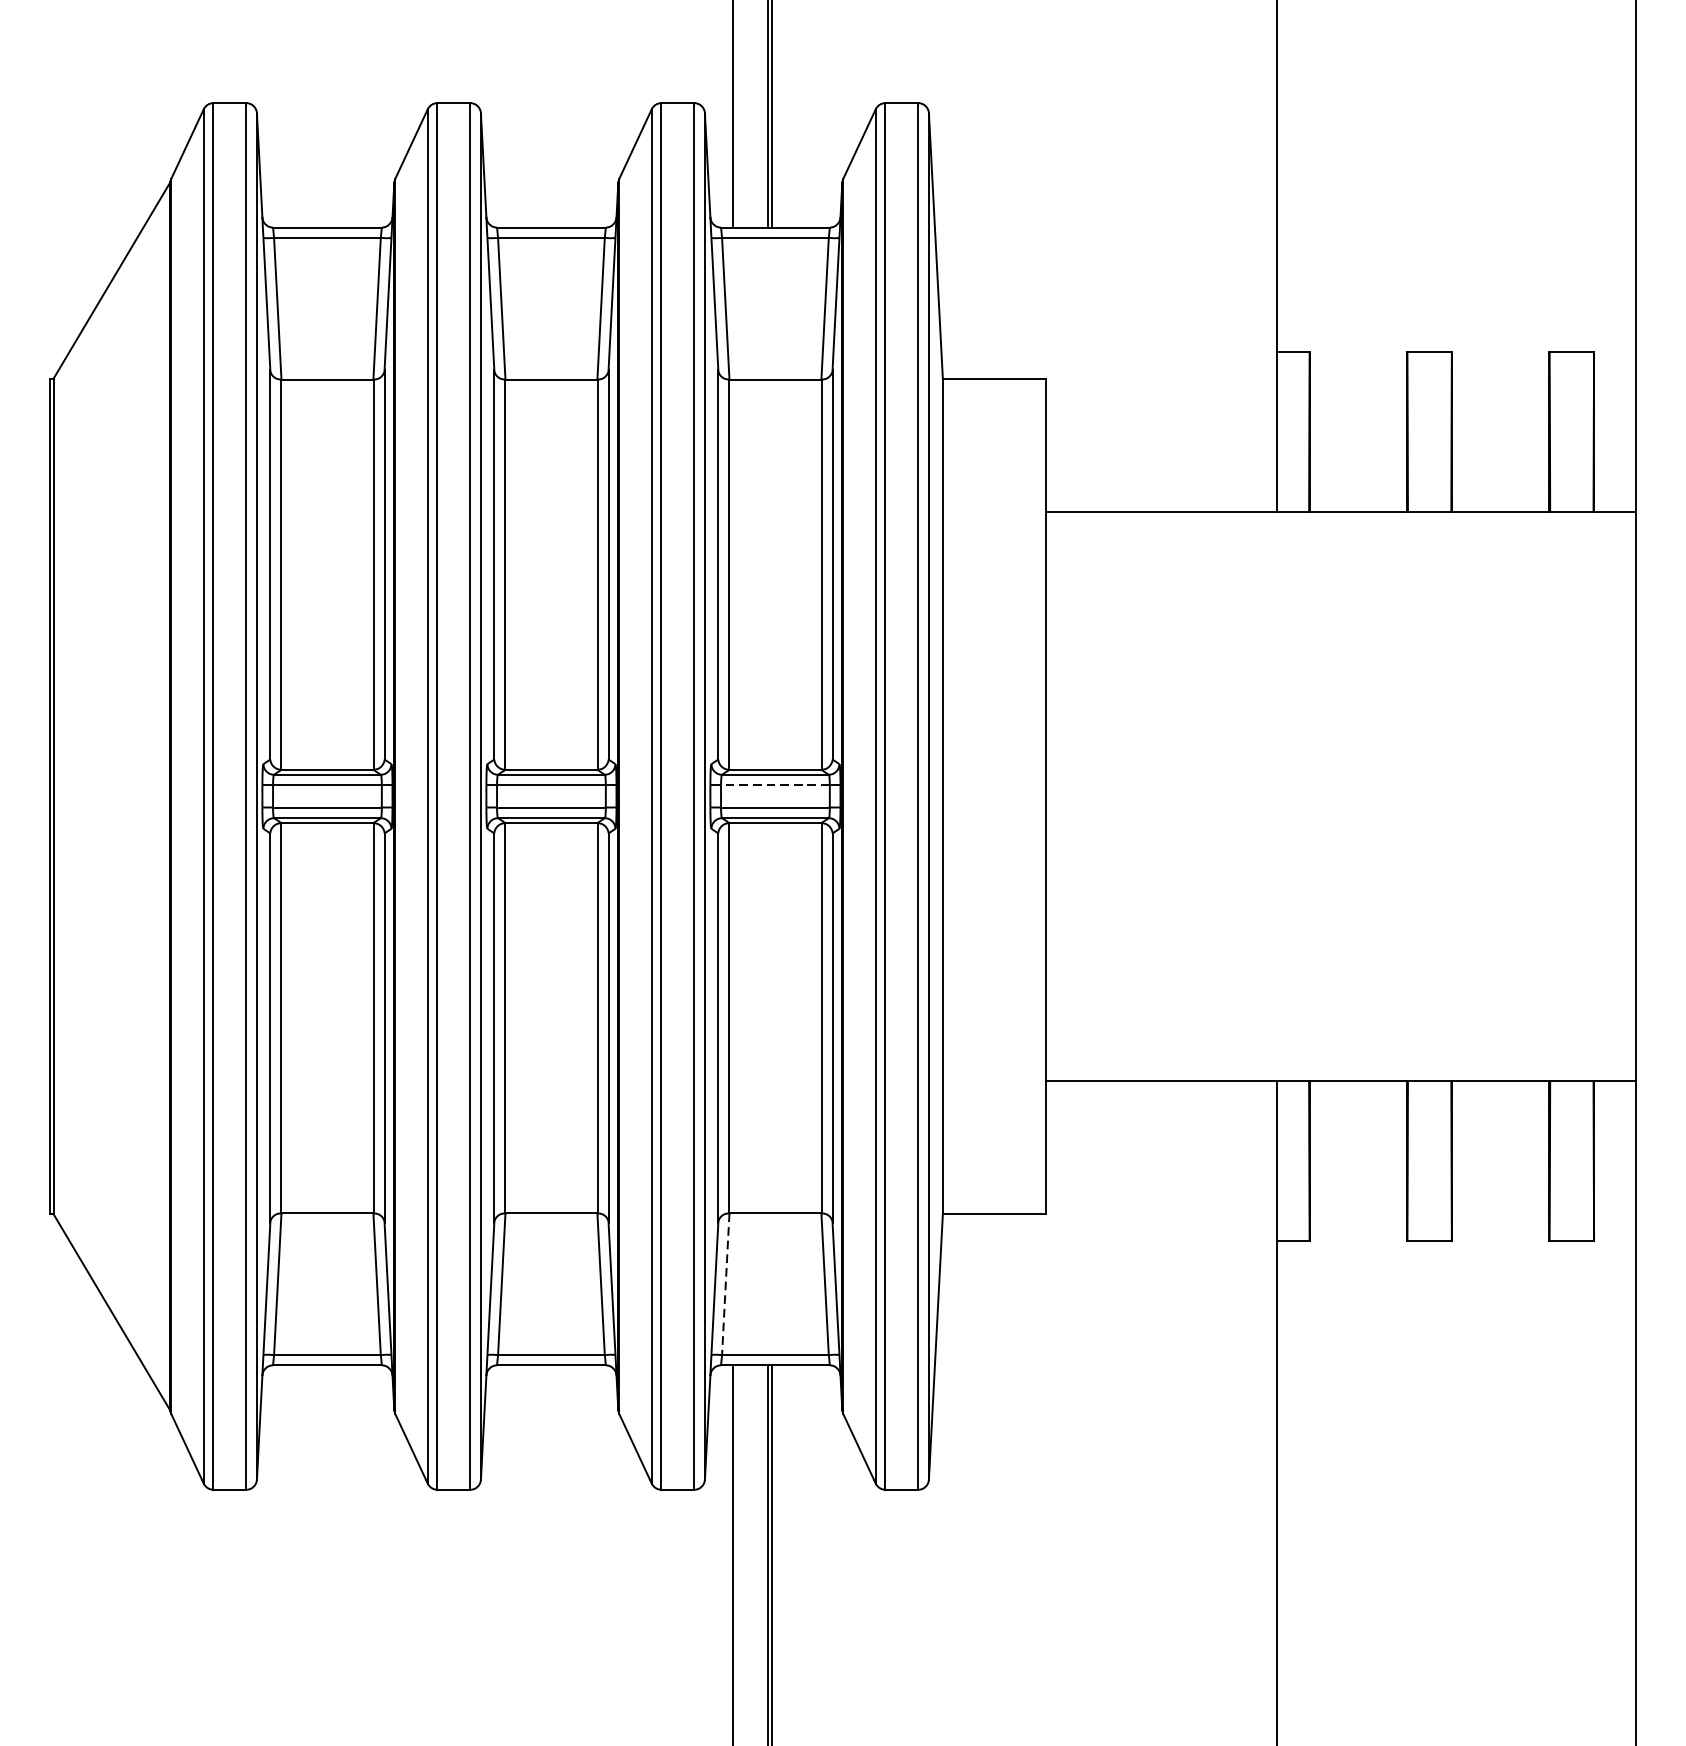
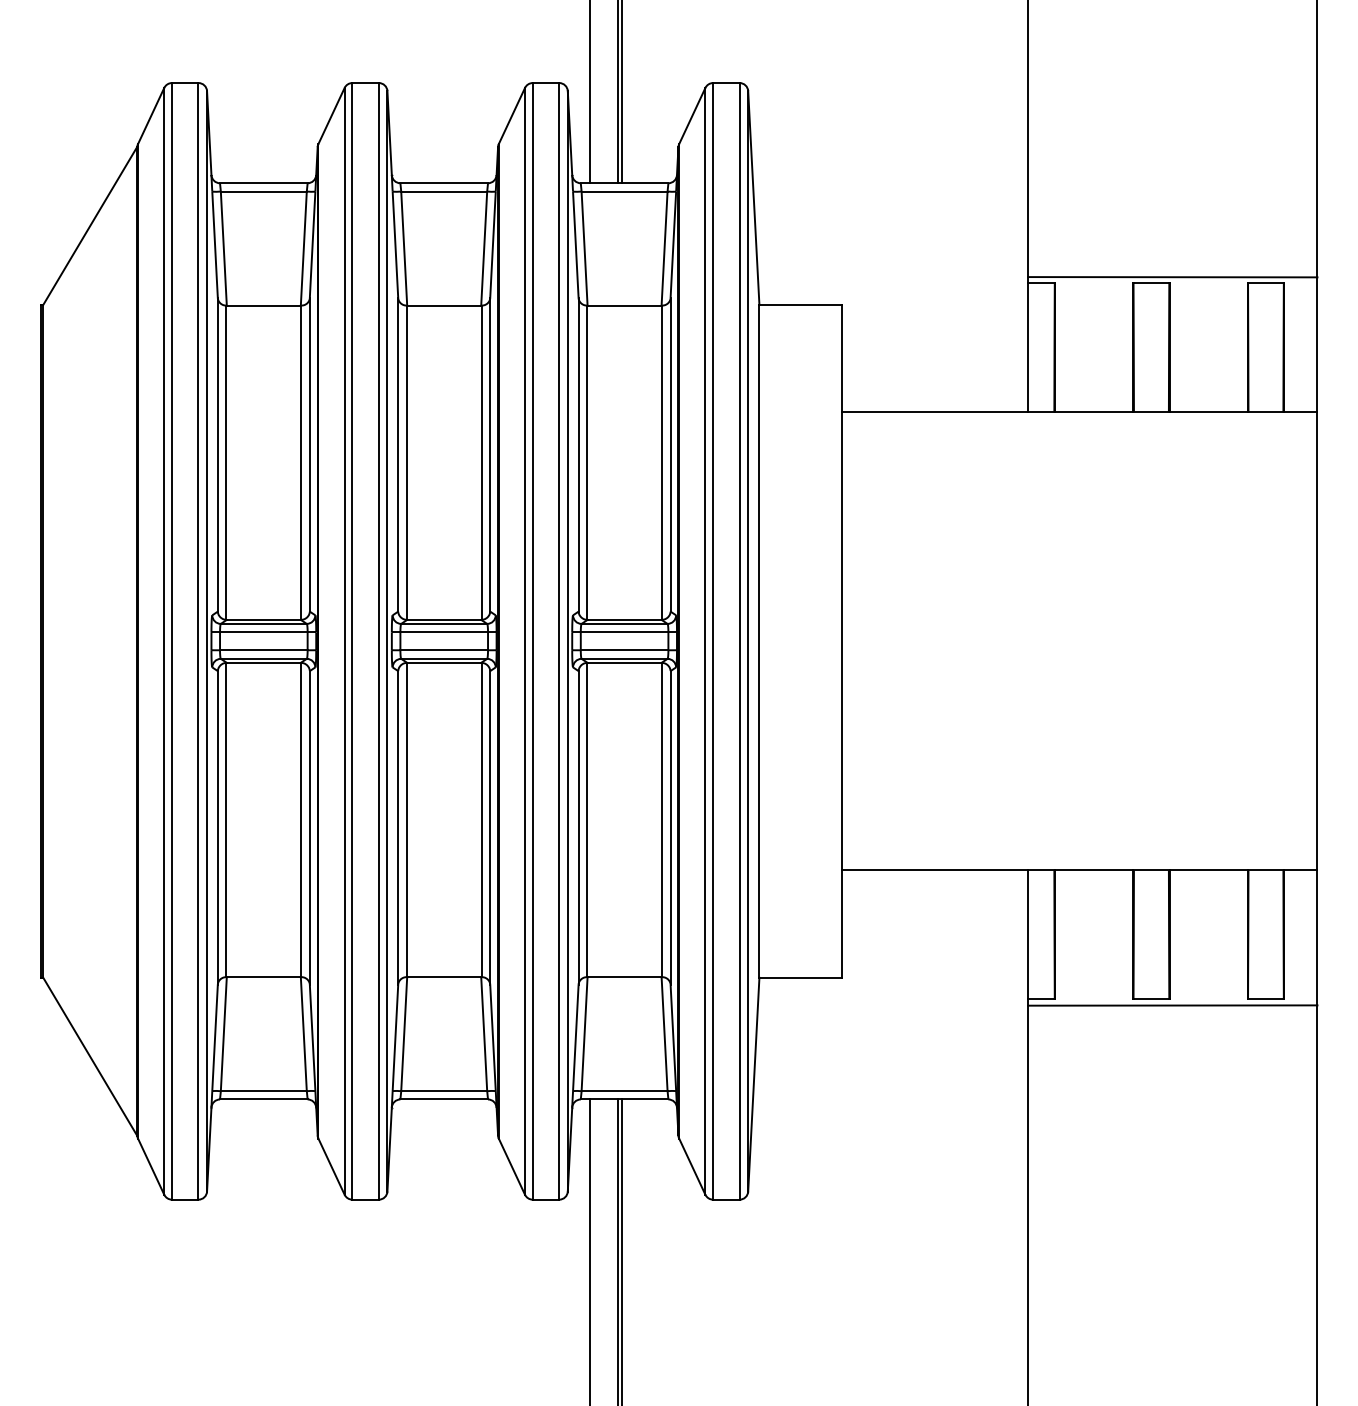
line: (1455, 344) -> (1172, 277), added
line: (775, 785) -> (624, 632), dashed -> solid
line: (1455, 1248) -> (1172, 1005), added
line: (725, 1284) -> (584, 1034), dashed -> solid

